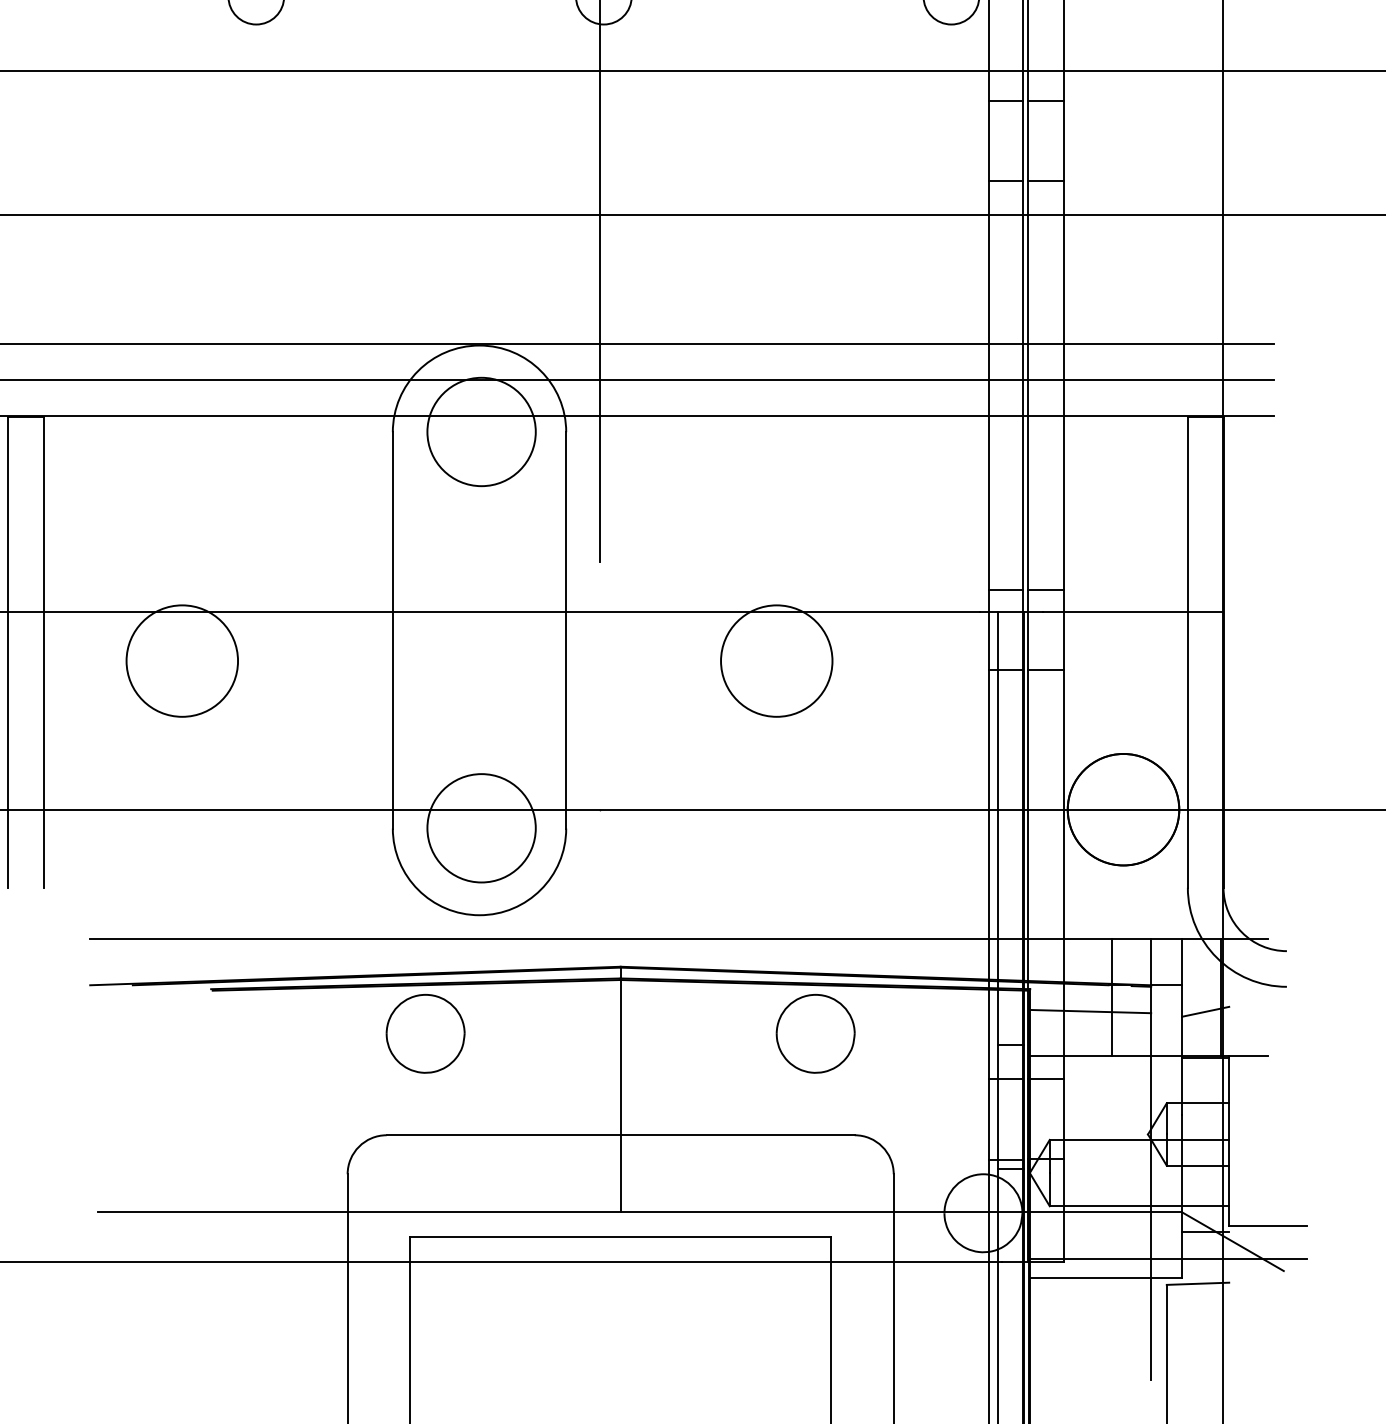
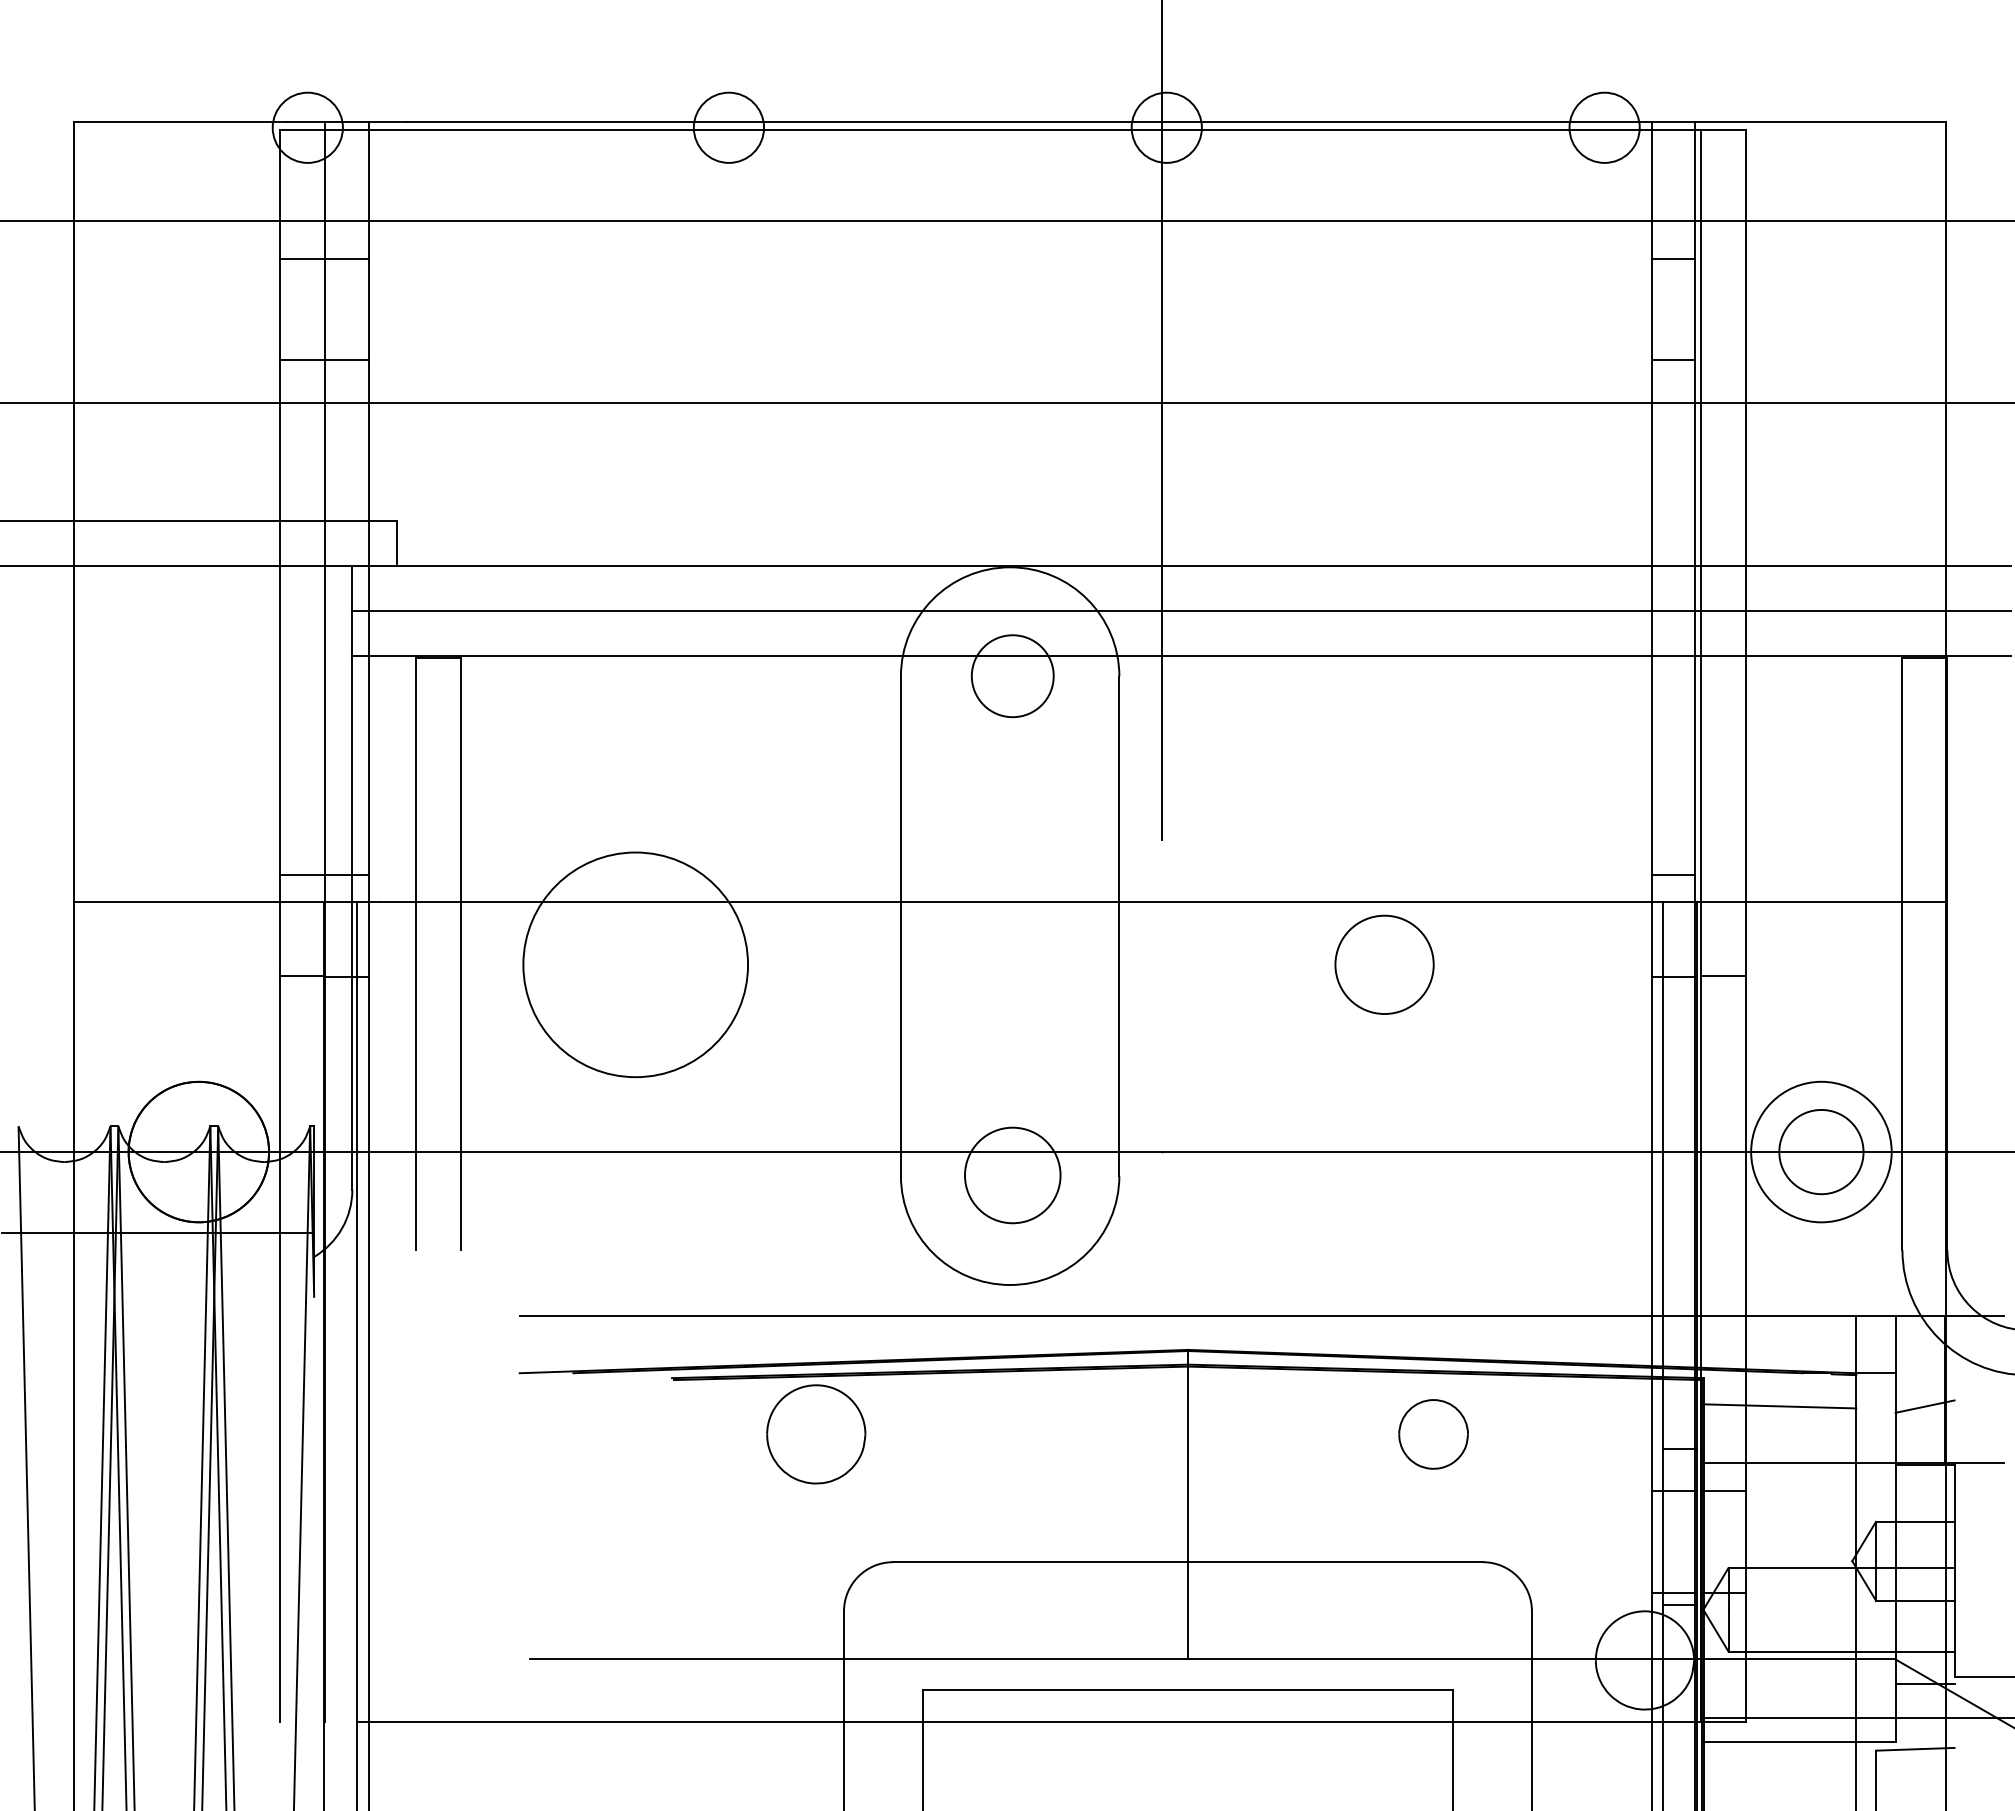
line: (1045, 100) -> (1723, 258), removed
line: (1045, 181) -> (1723, 360), removed
circle: (481, 431) -> (1012, 675), size x0.6
line: (1045, 590) -> (1723, 875), removed
circle: (182, 660) -> (635, 964), size x1.6
circle: (776, 660) -> (1384, 964), size x0.7
circle: (1123, 809) -> (1821, 1151), size x0.6
circle: (481, 828) -> (1012, 1175), size x0.7
line: (1112, 997) -> (1807, 1388), removed
part: (425, 1033) -> (816, 1434), moved
part: (815, 1033) -> (1433, 1434), size x0.7

